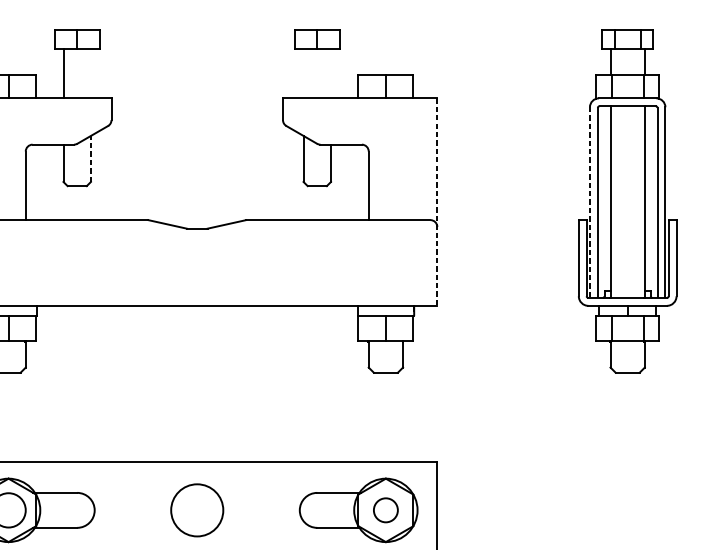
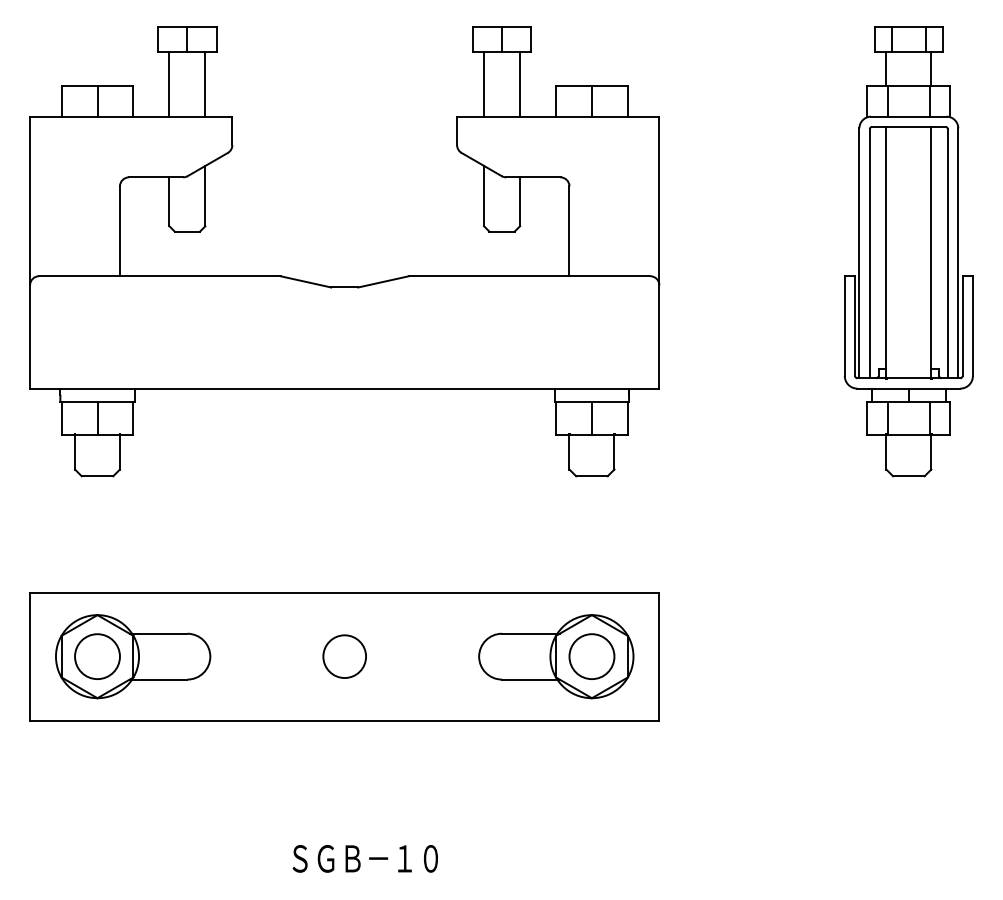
line: (91, 73) -> (205, 83), added
line: (303, 73) -> (484, 83), added
line: (331, 73) -> (520, 83), added
line: (91, 158) -> (205, 195), dashed -> solid
line: (437, 201) -> (659, 252), dashed -> solid
line: (590, 201) -> (859, 252), dashed -> solid
circle: (197, 510) -> (344, 656), size x0.62
circle: (385, 510) -> (591, 656), size x1.43

